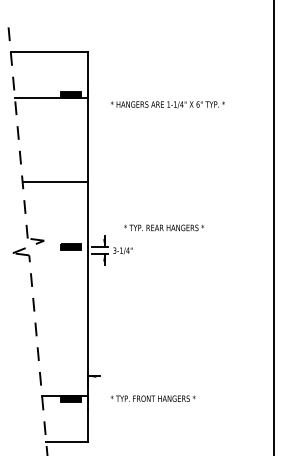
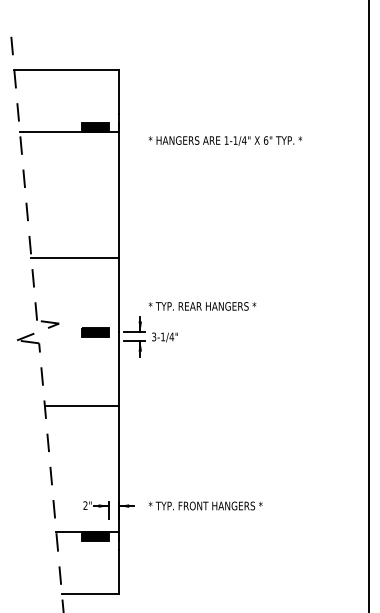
line: (55, 181) -> (74, 258), moved
text: (164, 228) -> (202, 306), moved
line: (60, 301) -> (81, 405), added
part: (71, 379) -> (96, 510), added
text: (153, 398) -> (205, 505), moved

